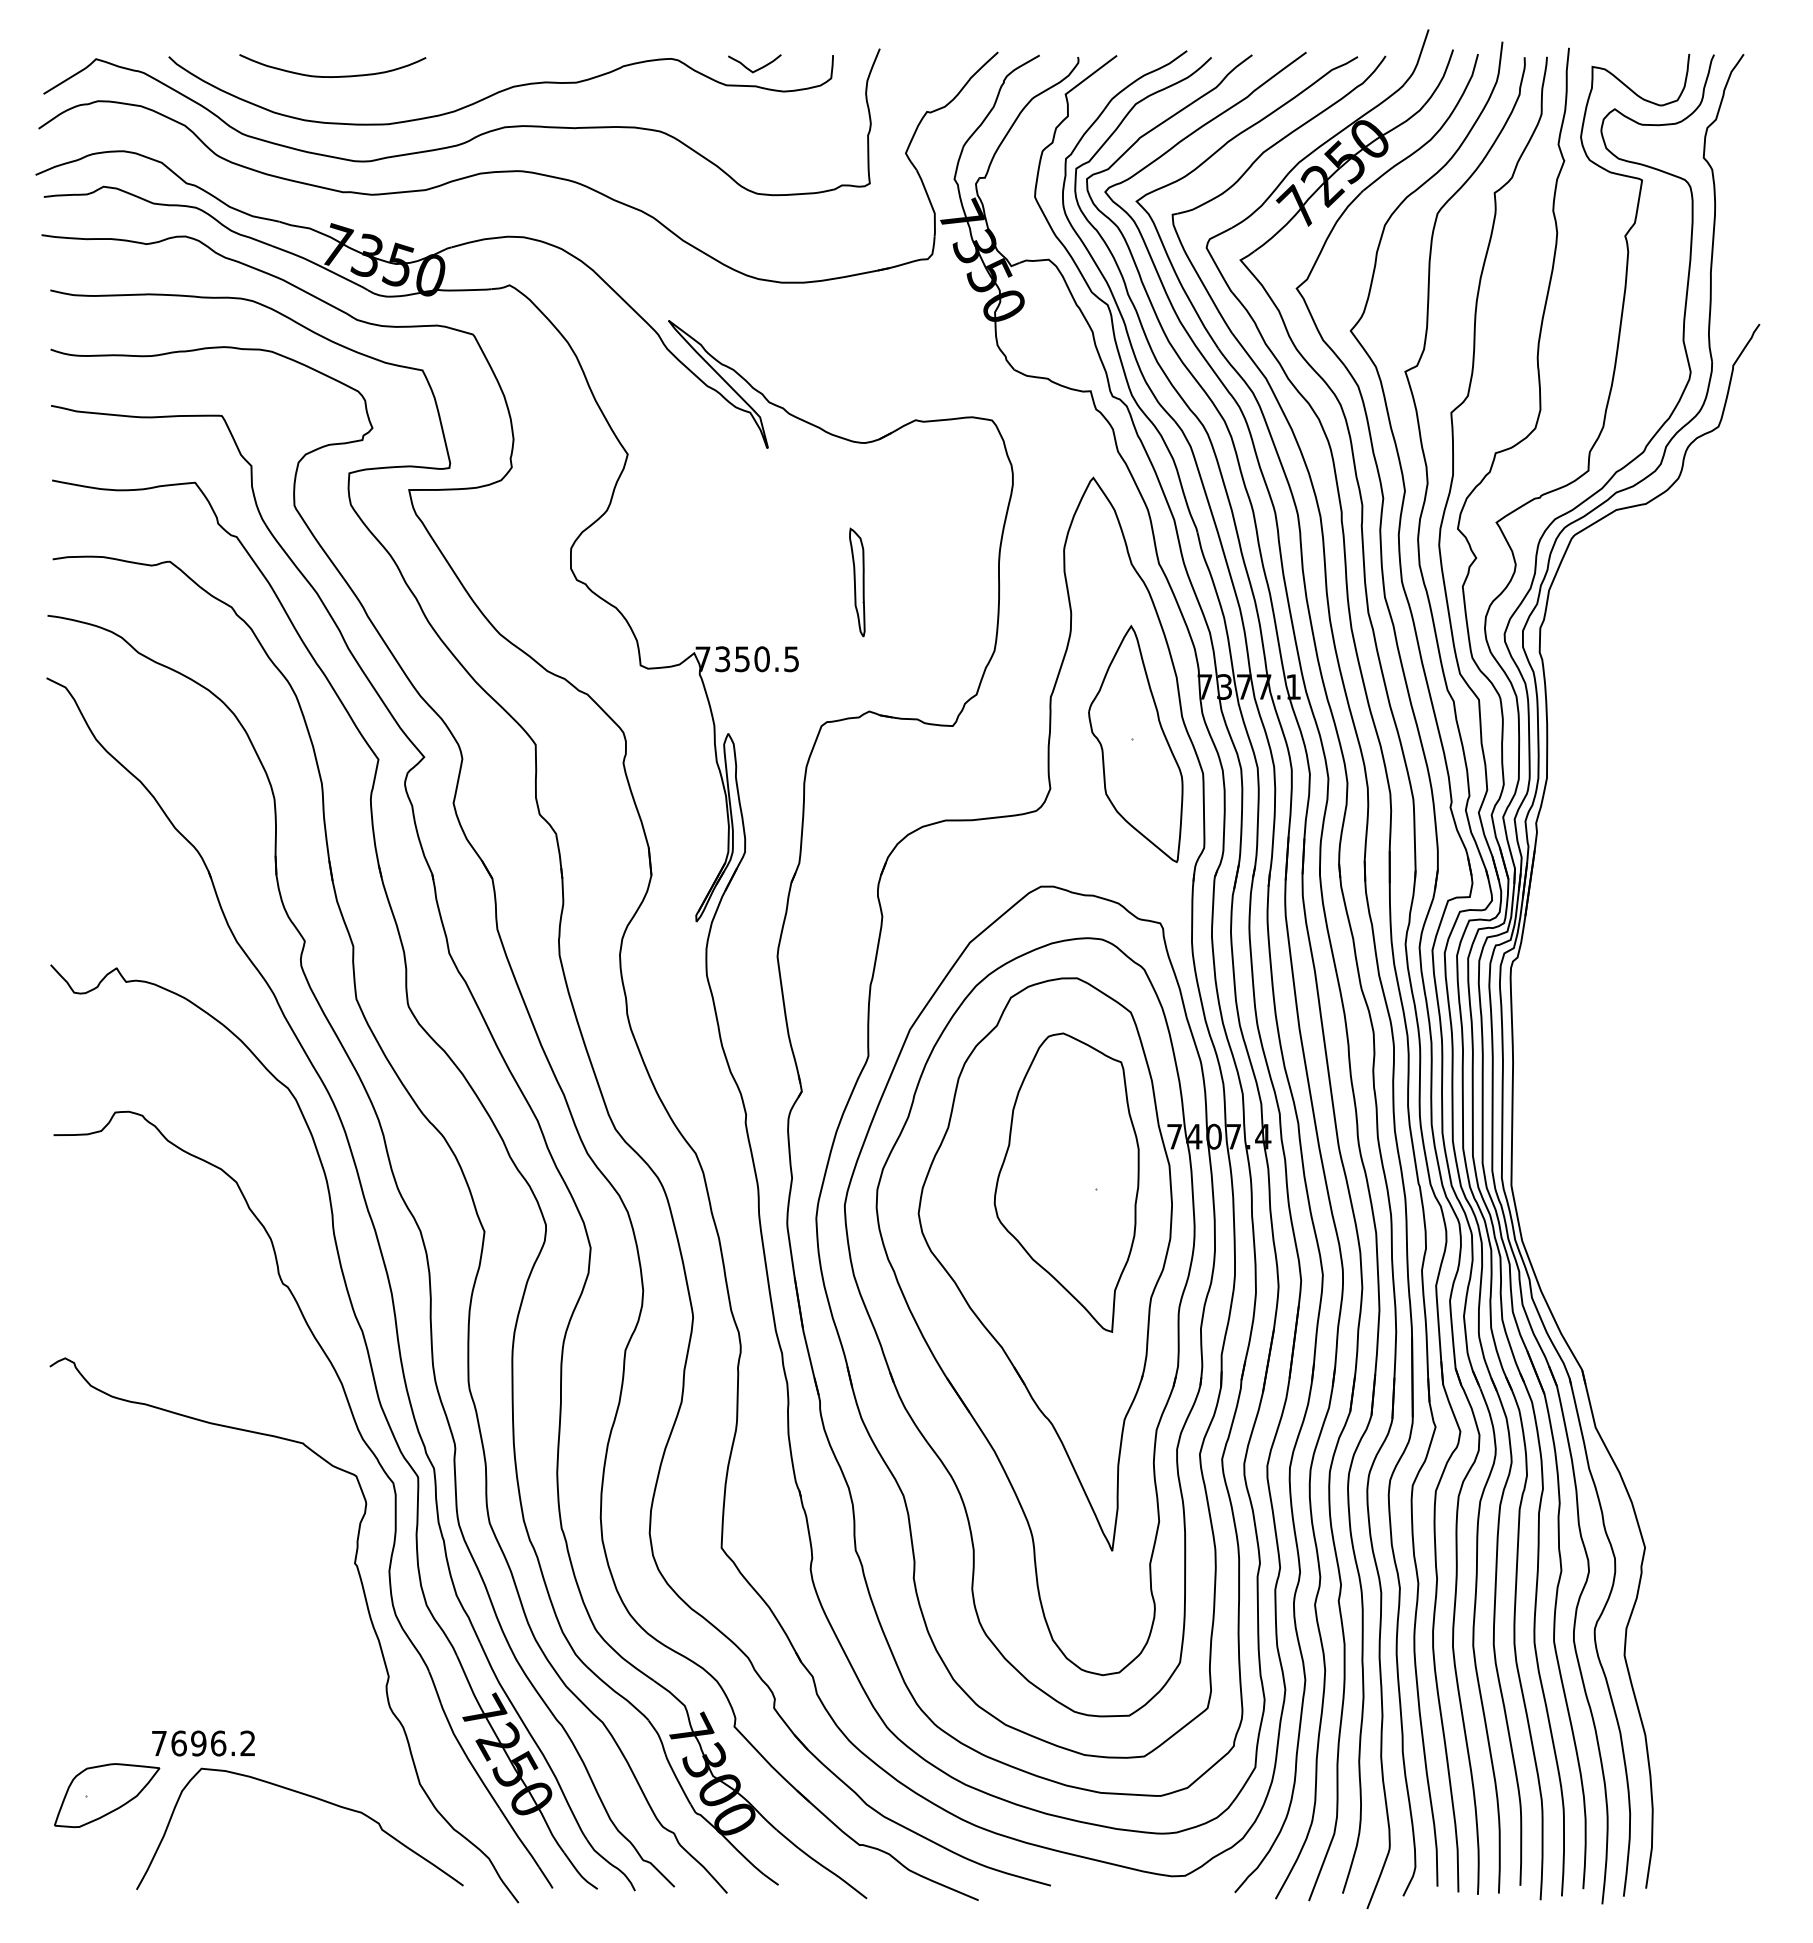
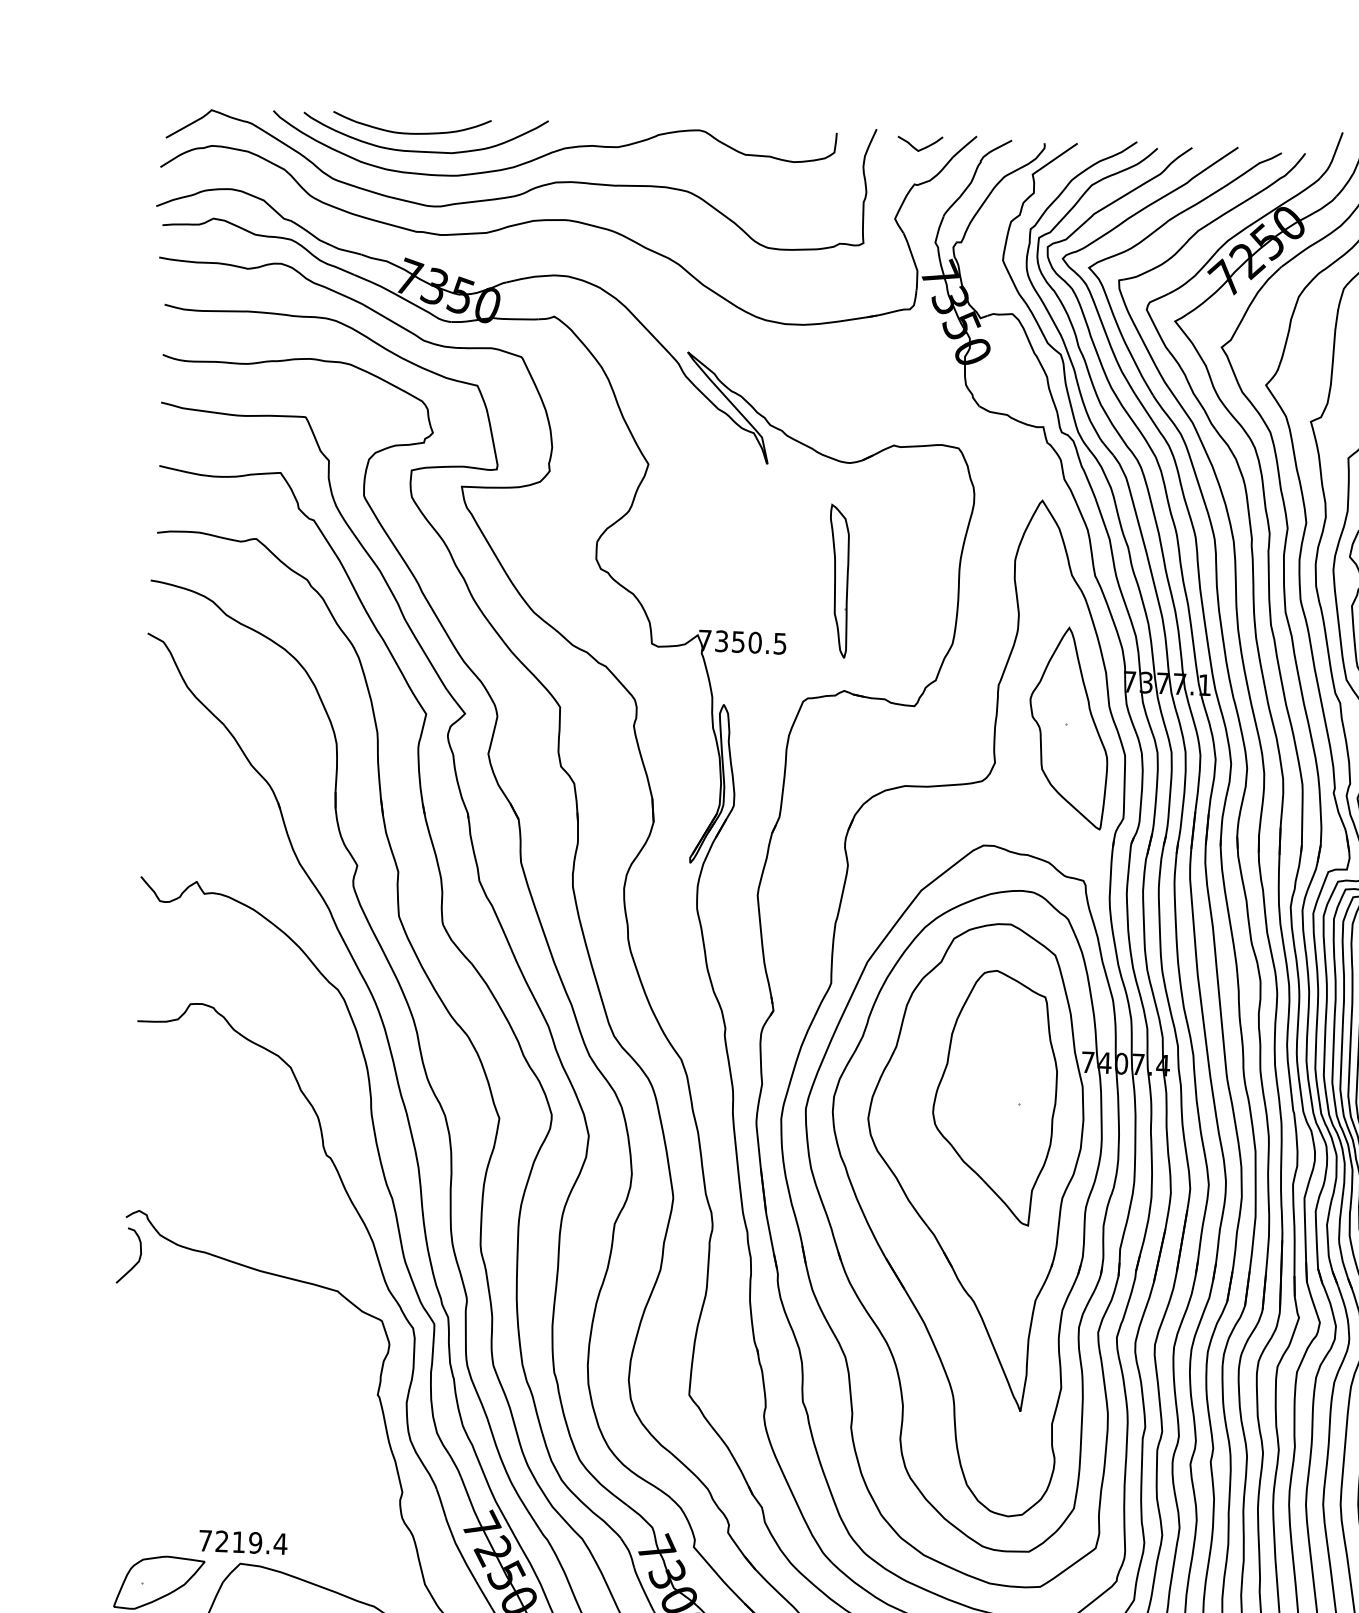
curve: (756, 69) -> (921, 148), moved
curve: (348, 96) -> (424, 150), added
part: (857, 582) -> (838, 581), size x1.67
curve: (67, 1412) -> (139, 1256), added
text: (213, 1743) -> (251, 1542), 7696.2 -> 7219.4

